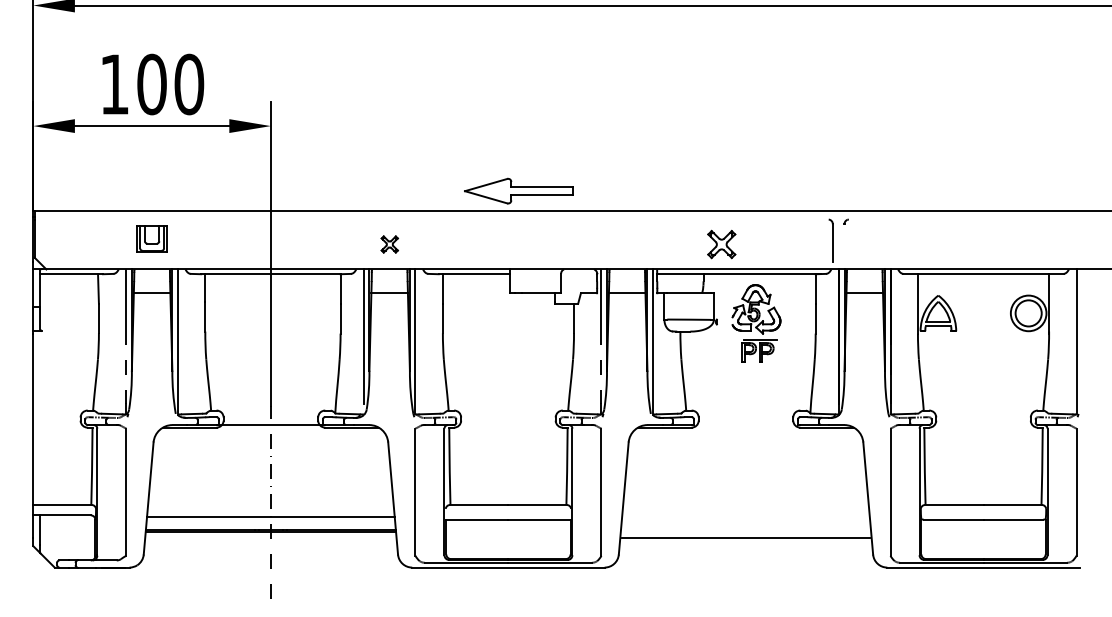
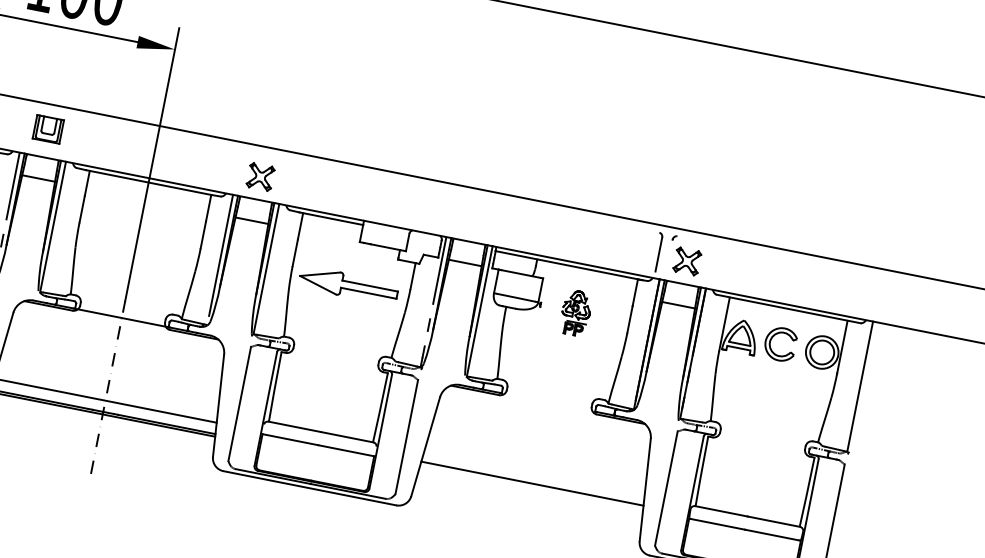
part: (518, 190) -> (348, 284), moved
part: (389, 244) -> (260, 176), size x1.67
part: (721, 244) -> (687, 261), moved
part: (972, 309) -> (772, 339), added
part: (756, 323) -> (576, 313), size x0.62
line: (745, 538) -> (532, 483), moved

